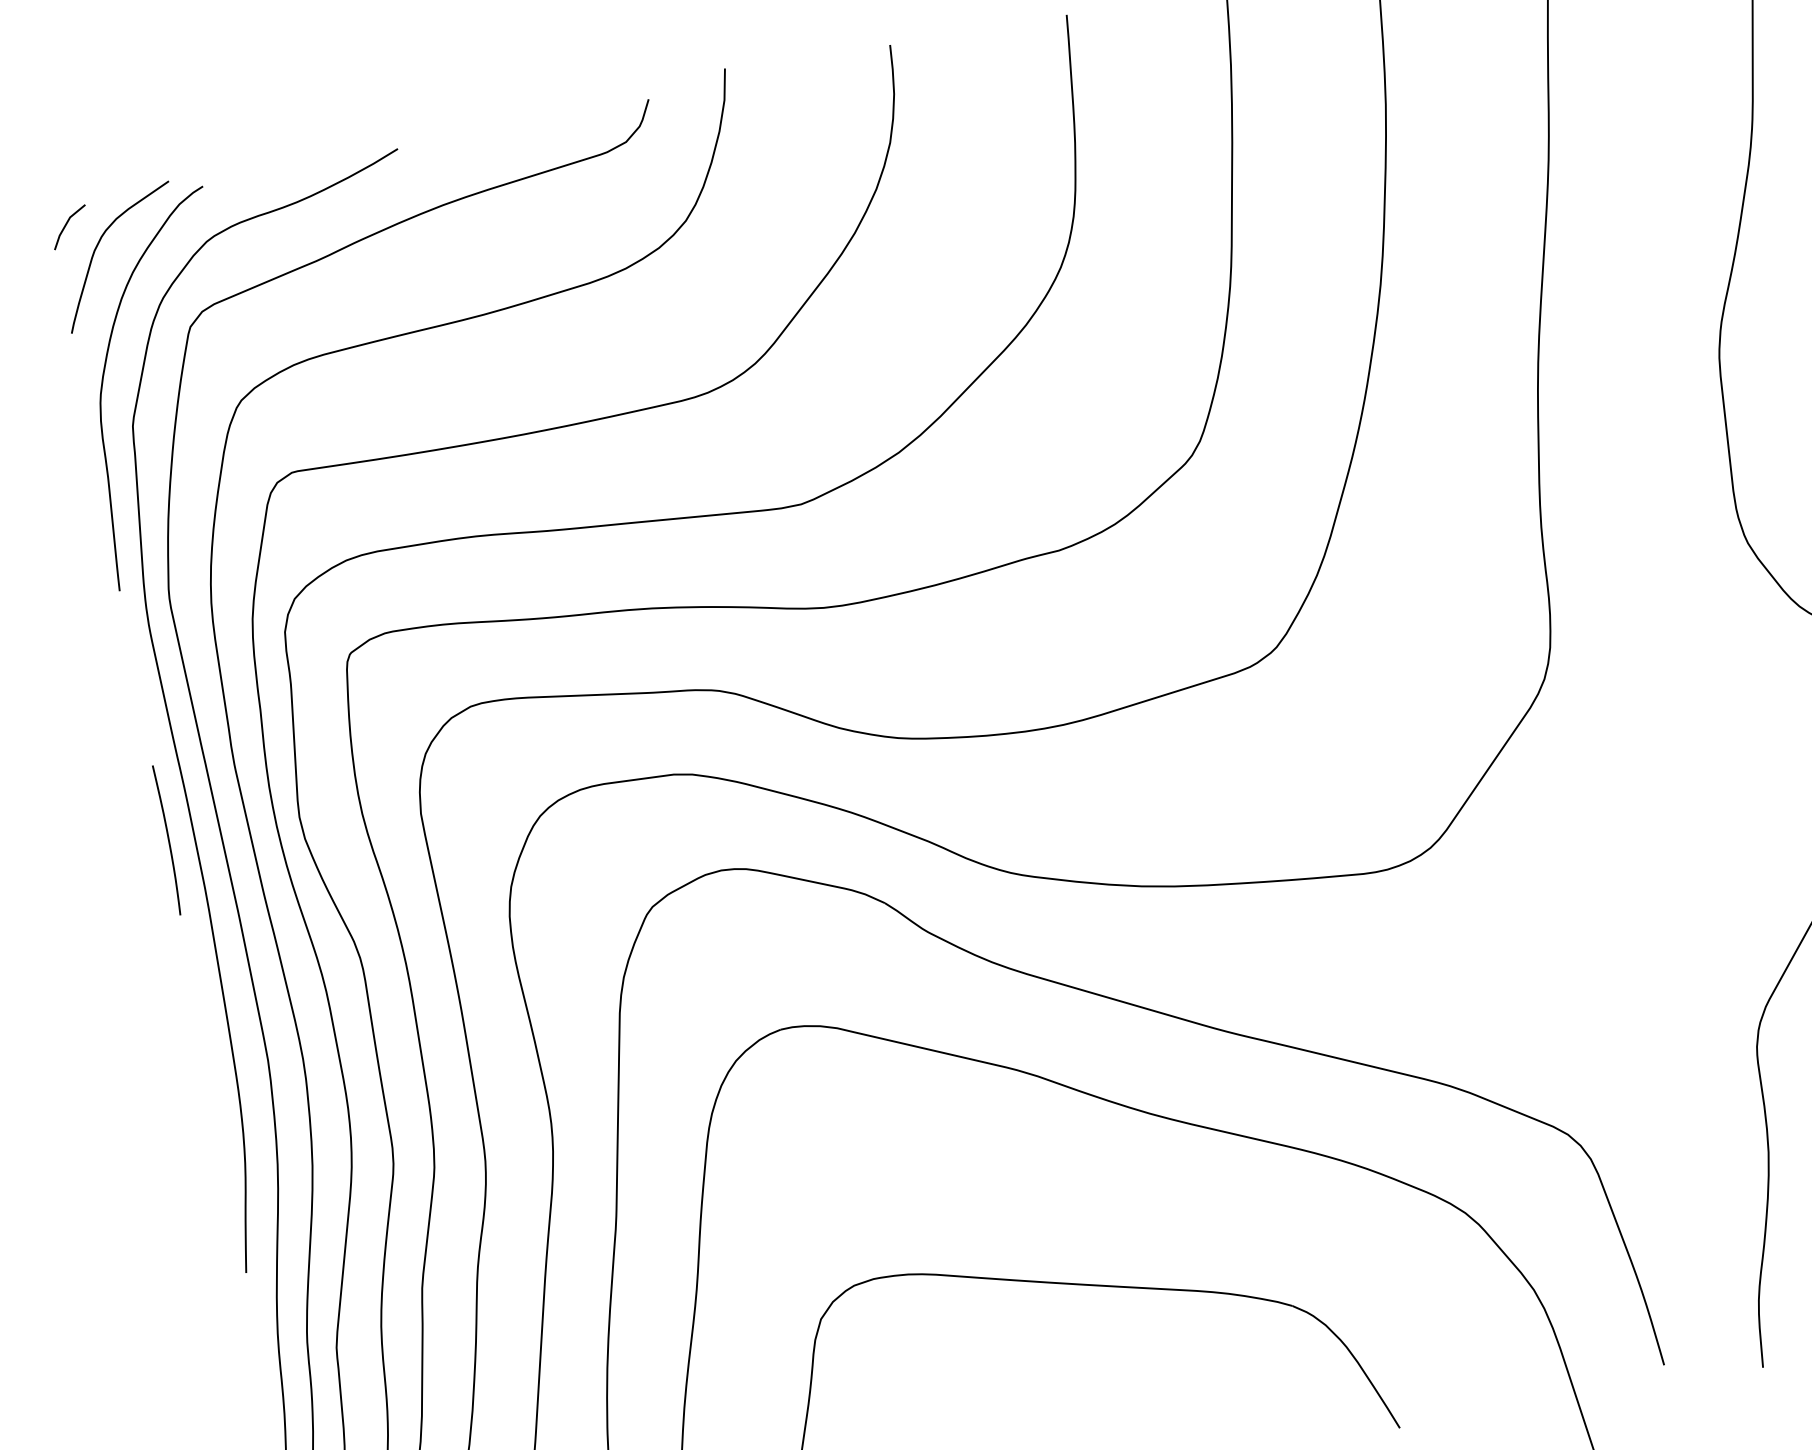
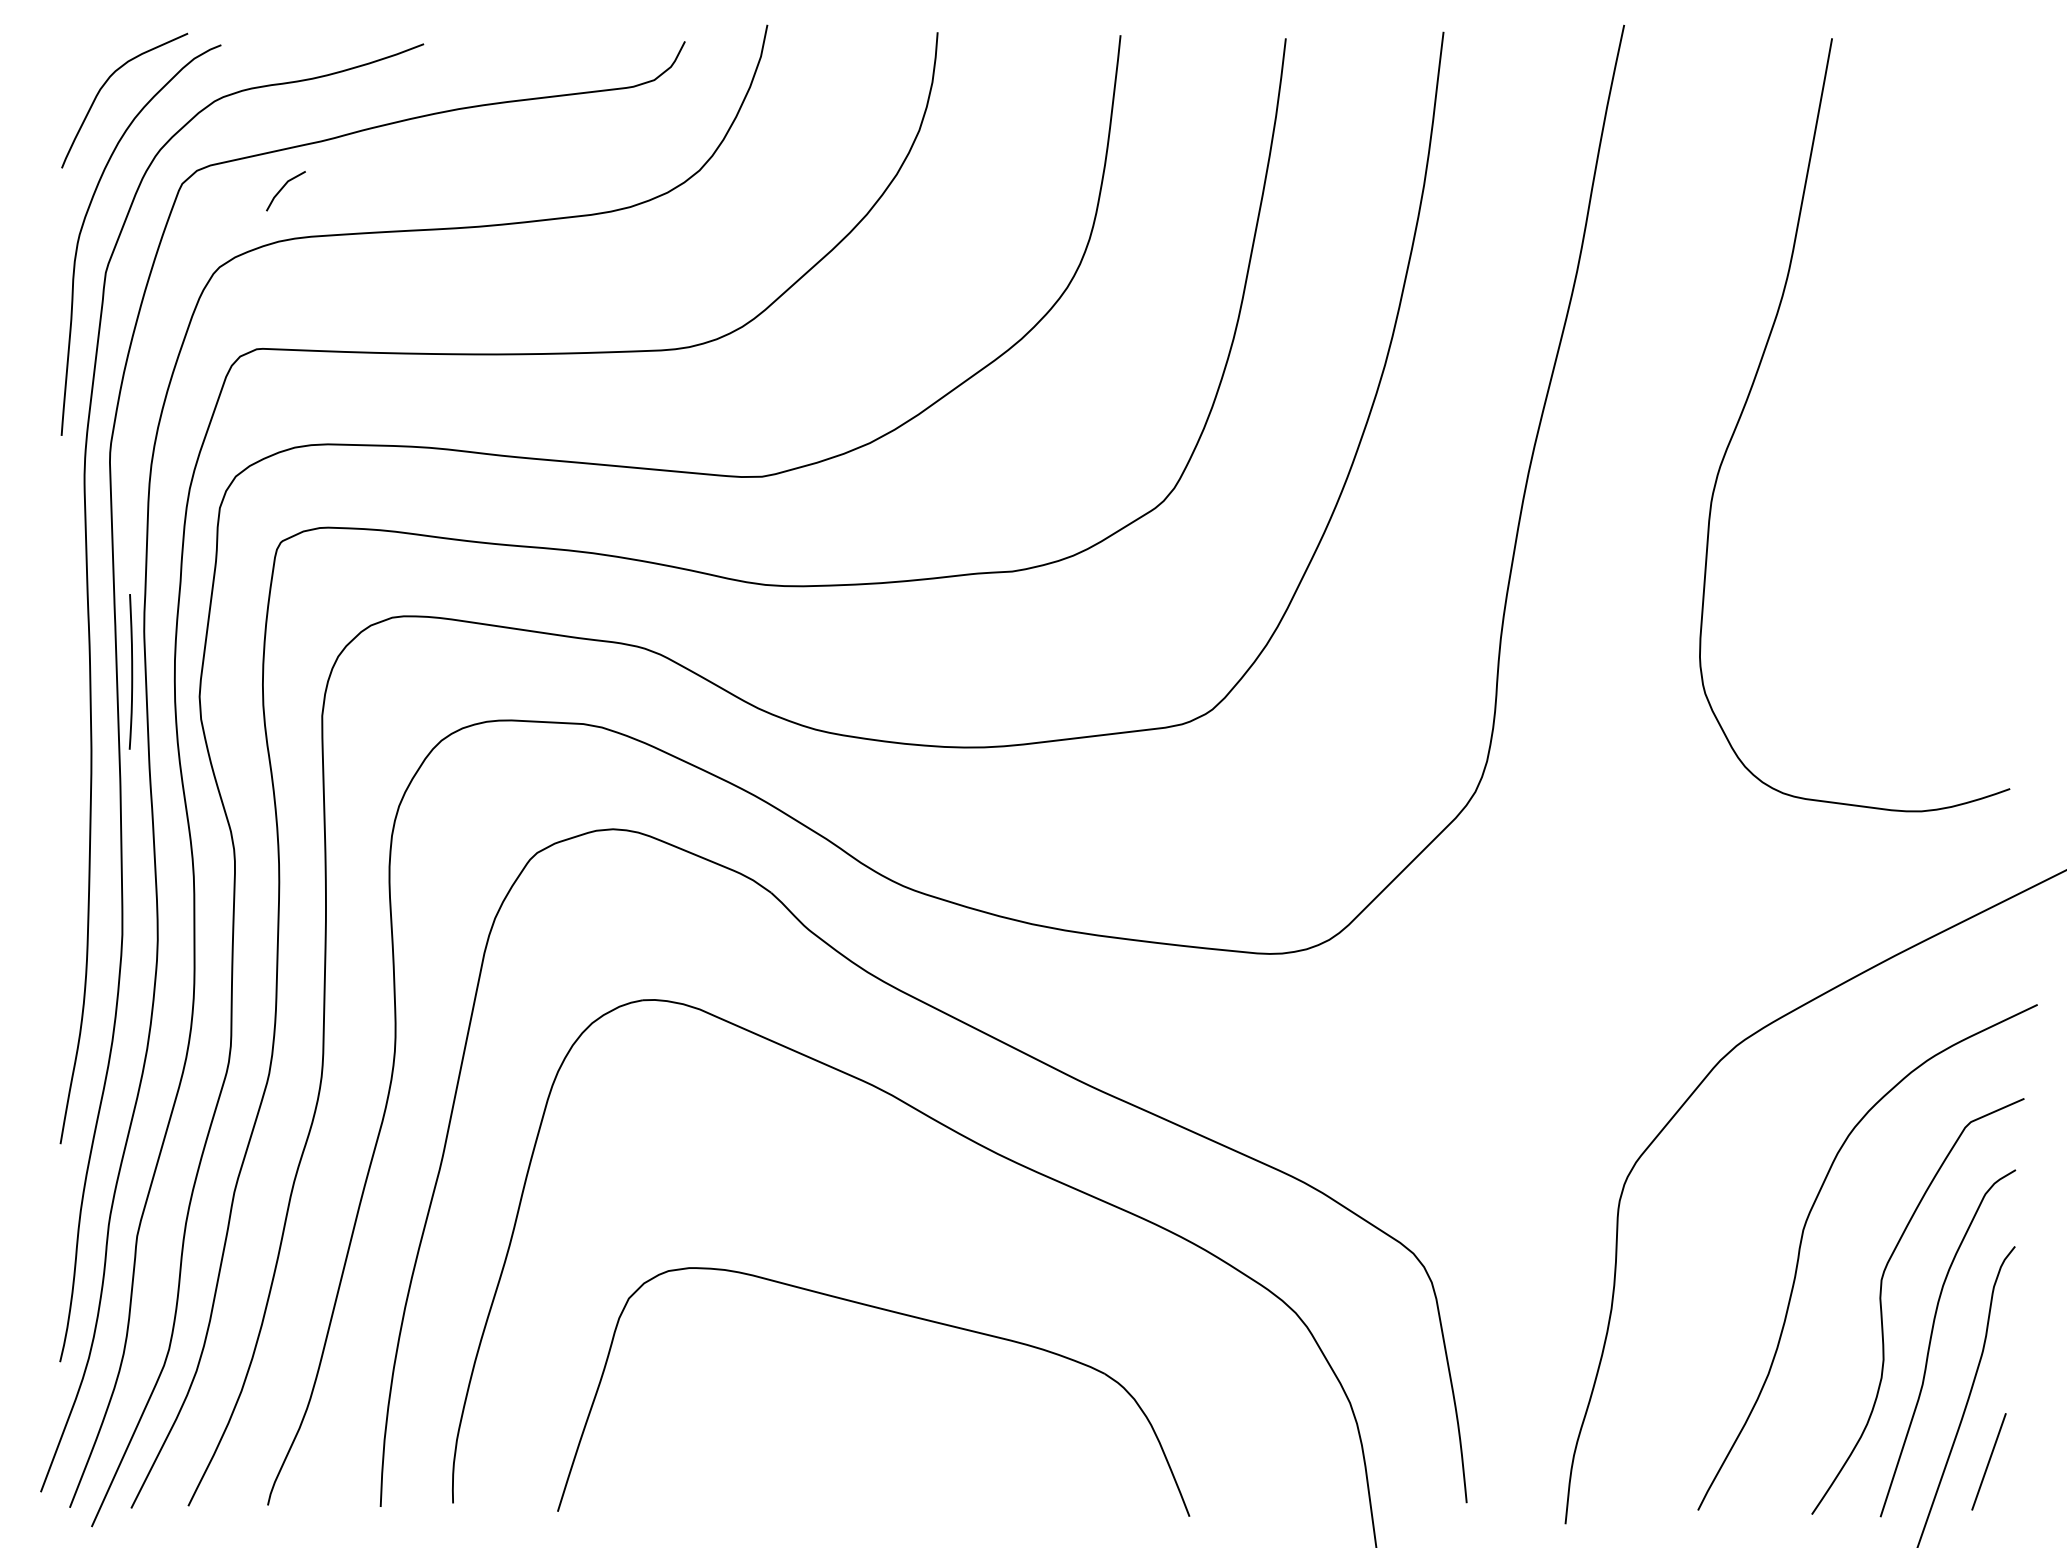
line: (67, 225) -> (283, 188), moved
curve: (168, 839) -> (131, 671), moved

